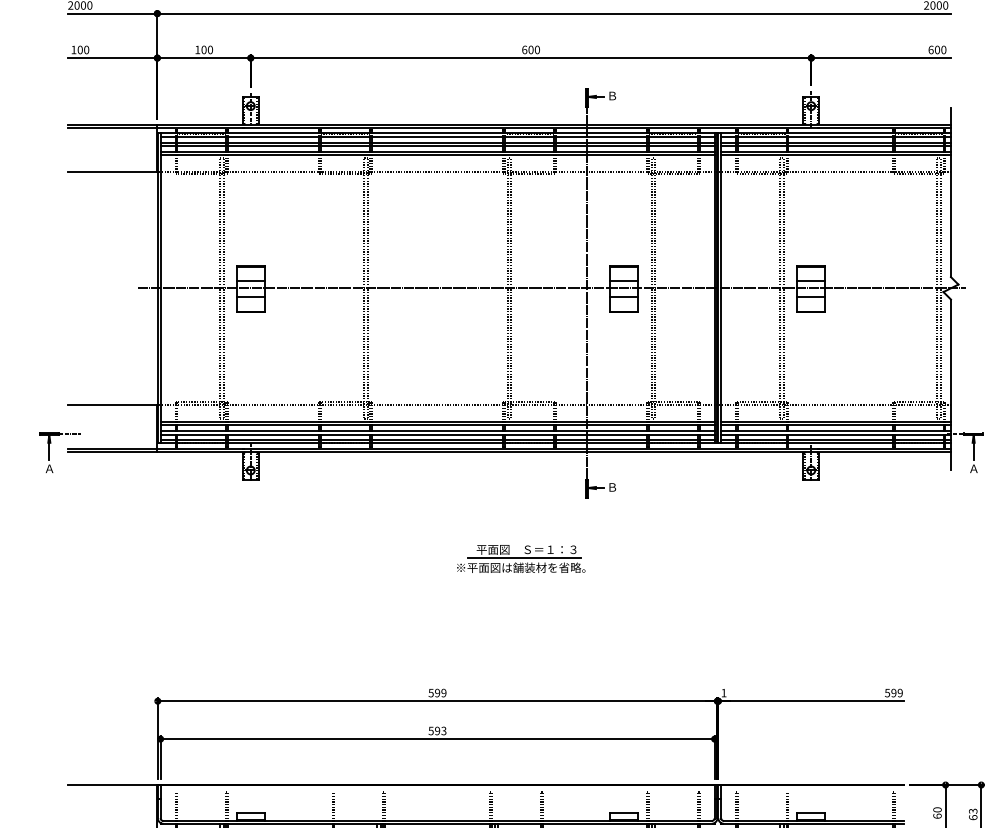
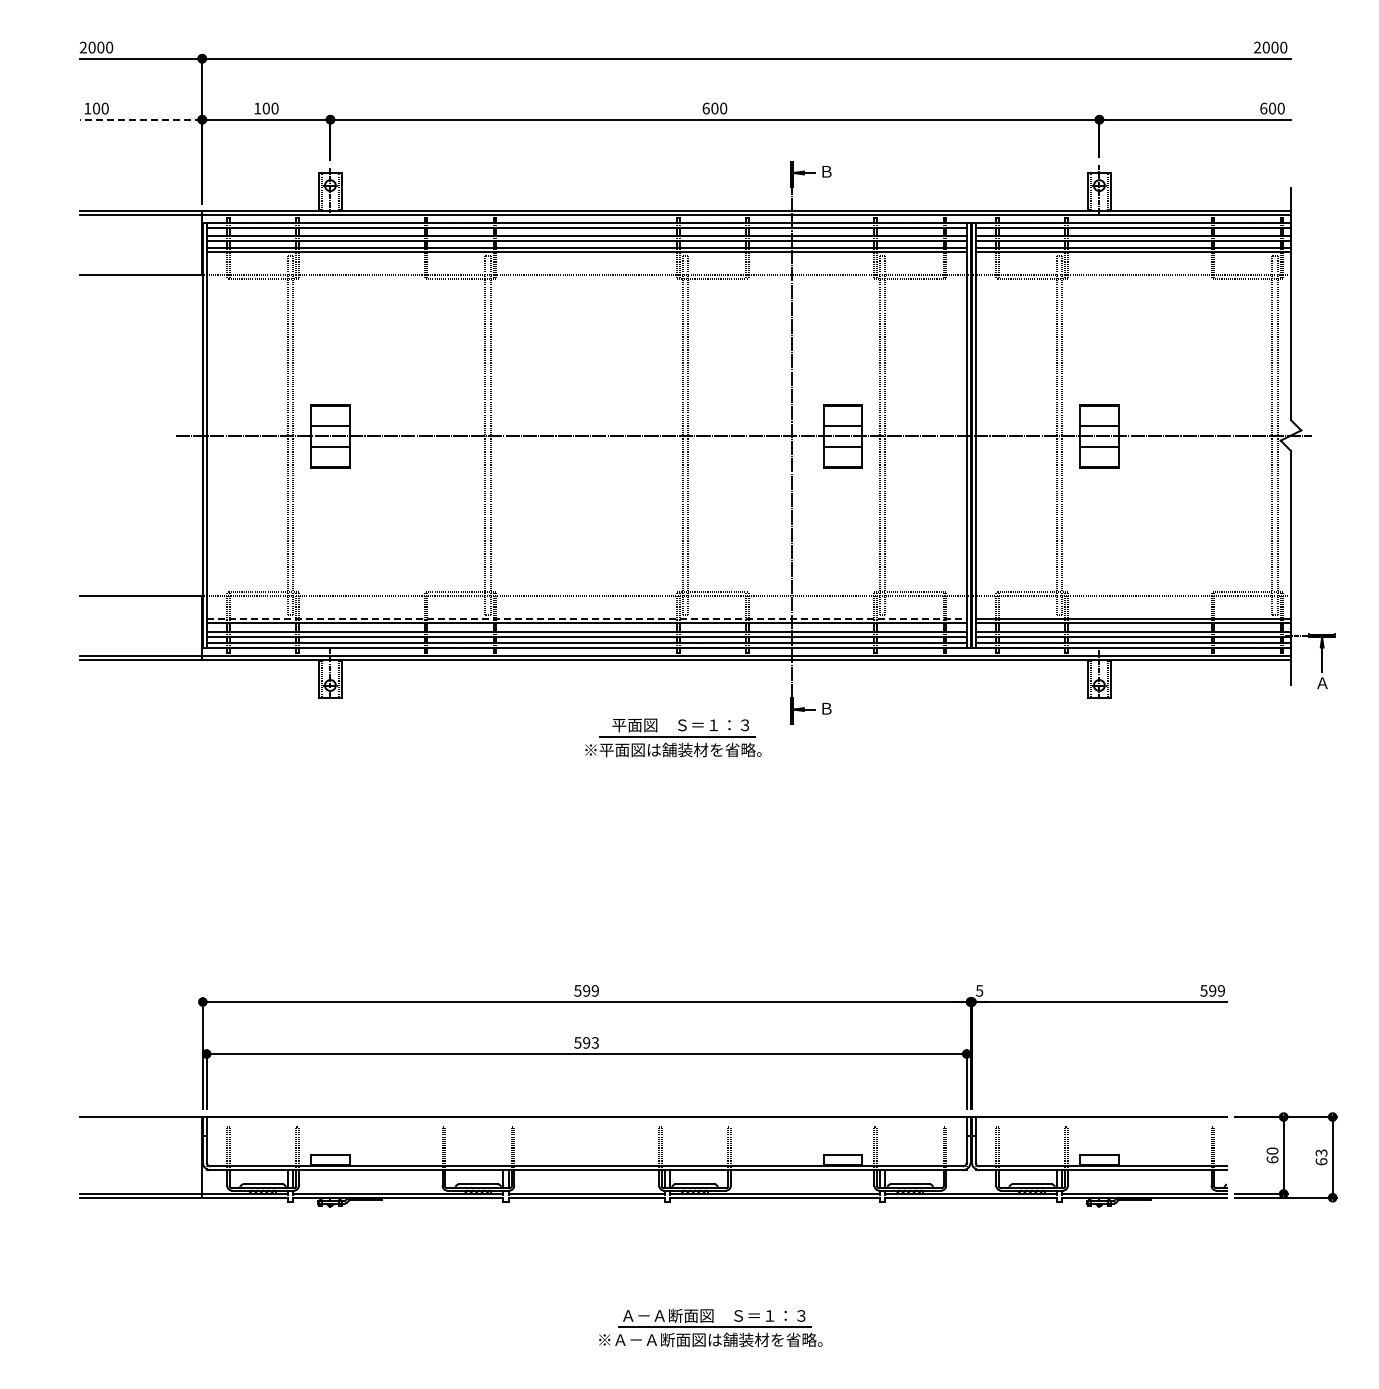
line: (112, 57) -> (140, 119), solid -> dashed
line: (438, 421) -> (587, 618), solid -> dashed
part: (49, 452) -> (54, 660), removed
part: (521, 558) -> (673, 737), moved
text: (723, 692) -> (979, 990), 1 -> 5

